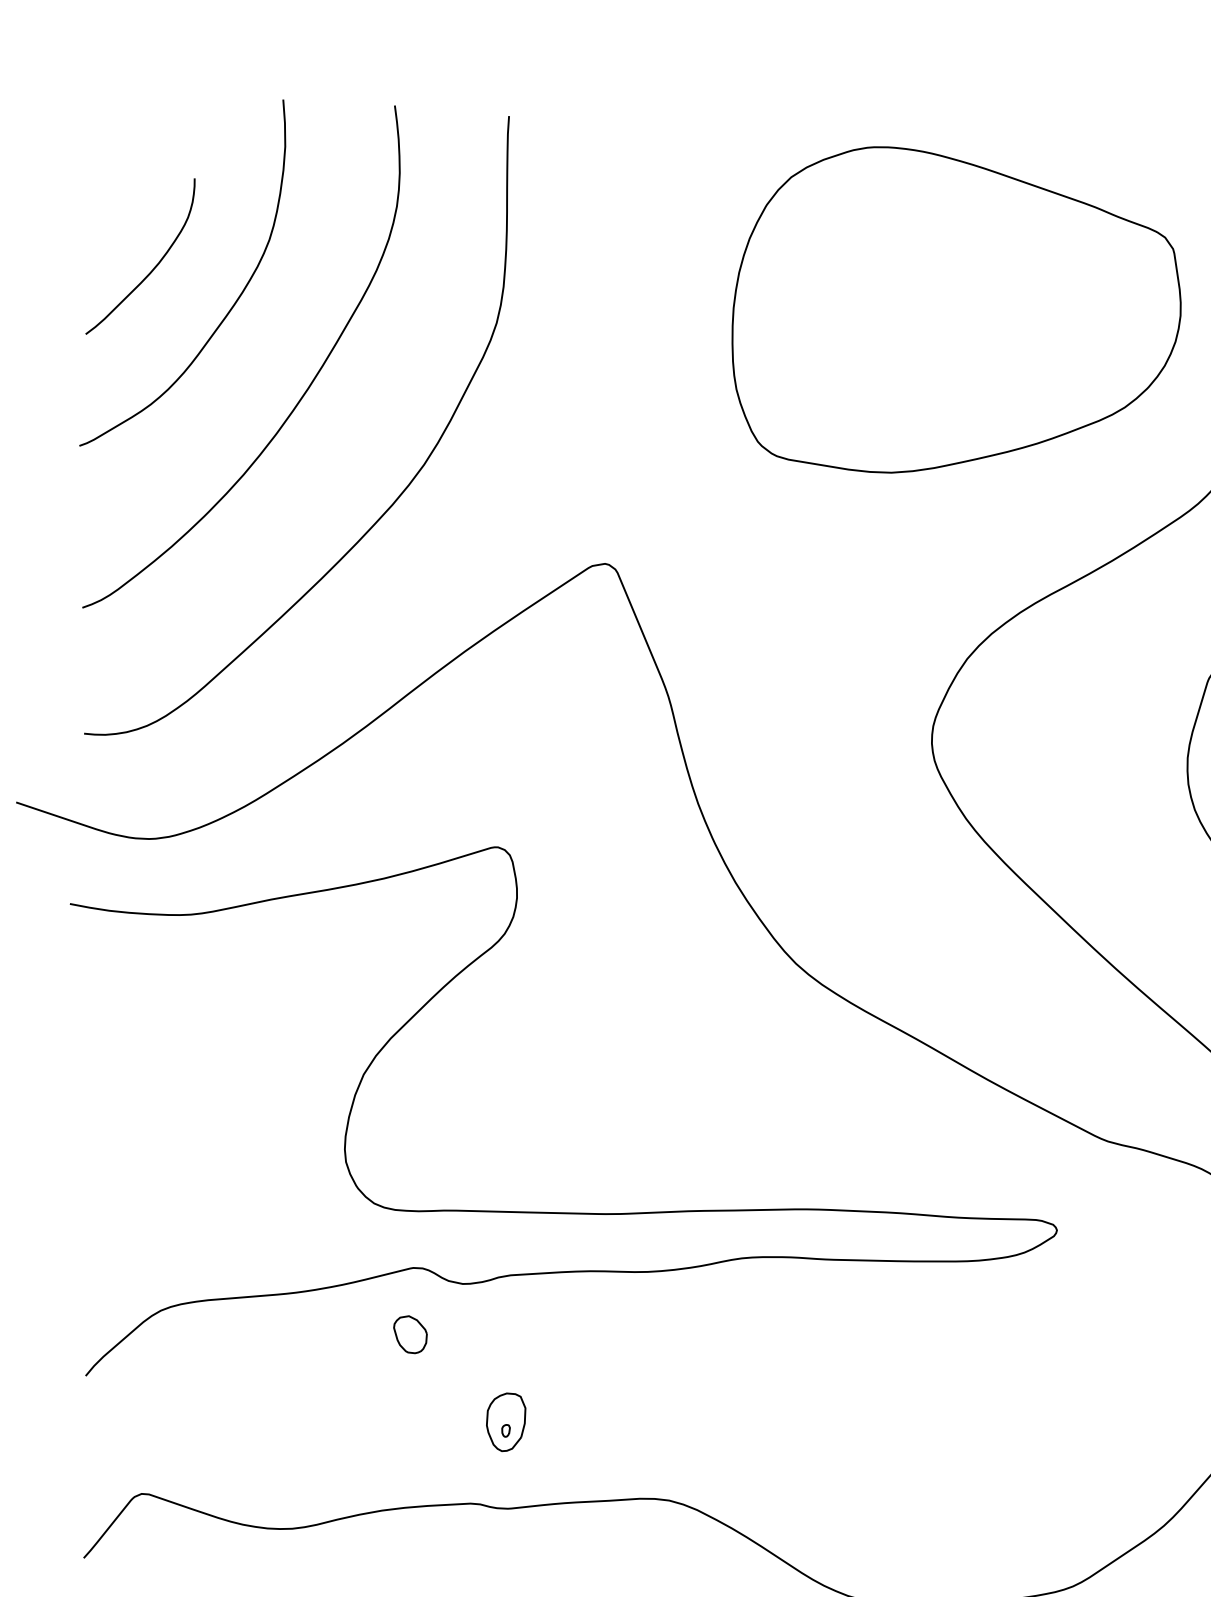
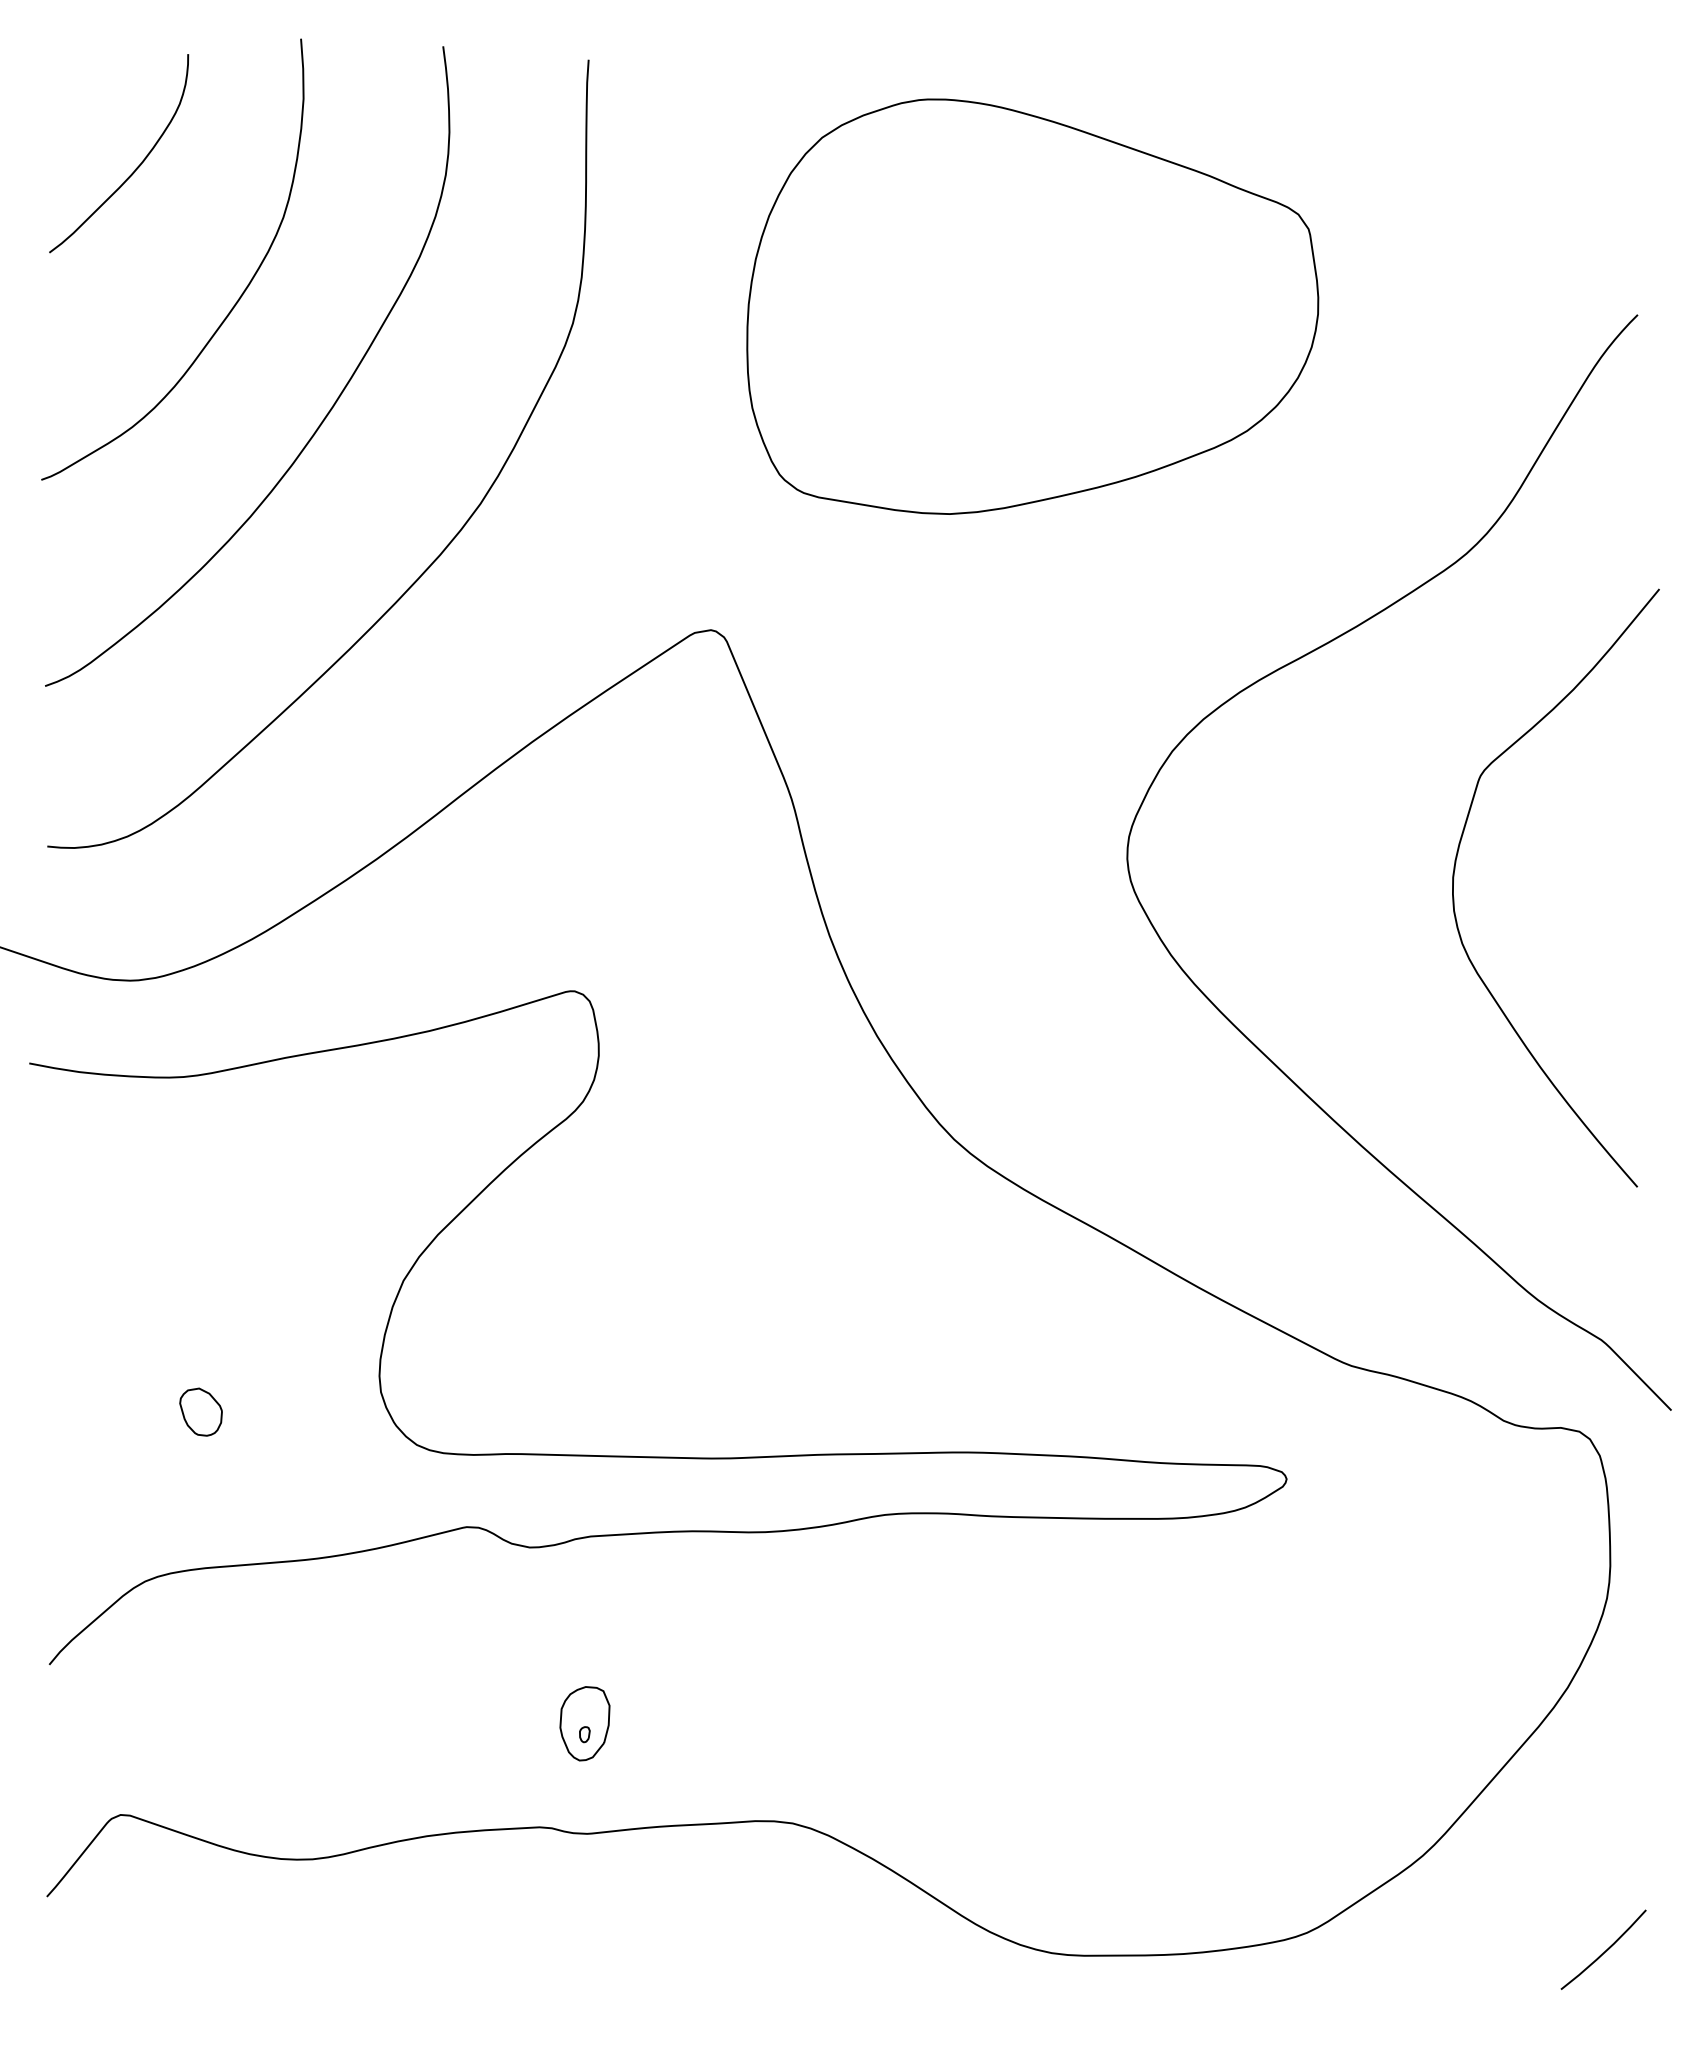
curve: (153, 268) -> (135, 168), moved
part: (956, 309) -> (1032, 306), moved
part: (410, 1334) -> (200, 1411), moved

